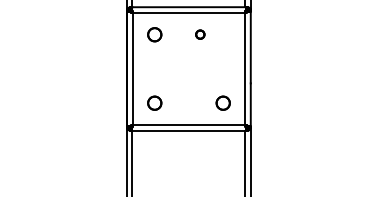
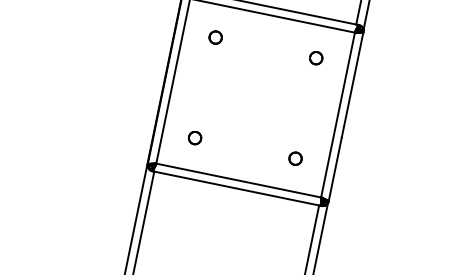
part: (154, 34) -> (215, 37), size x0.62
part: (200, 34) -> (316, 58), moved
part: (154, 103) -> (194, 138), size x0.62
part: (223, 103) -> (295, 159), size x0.62

